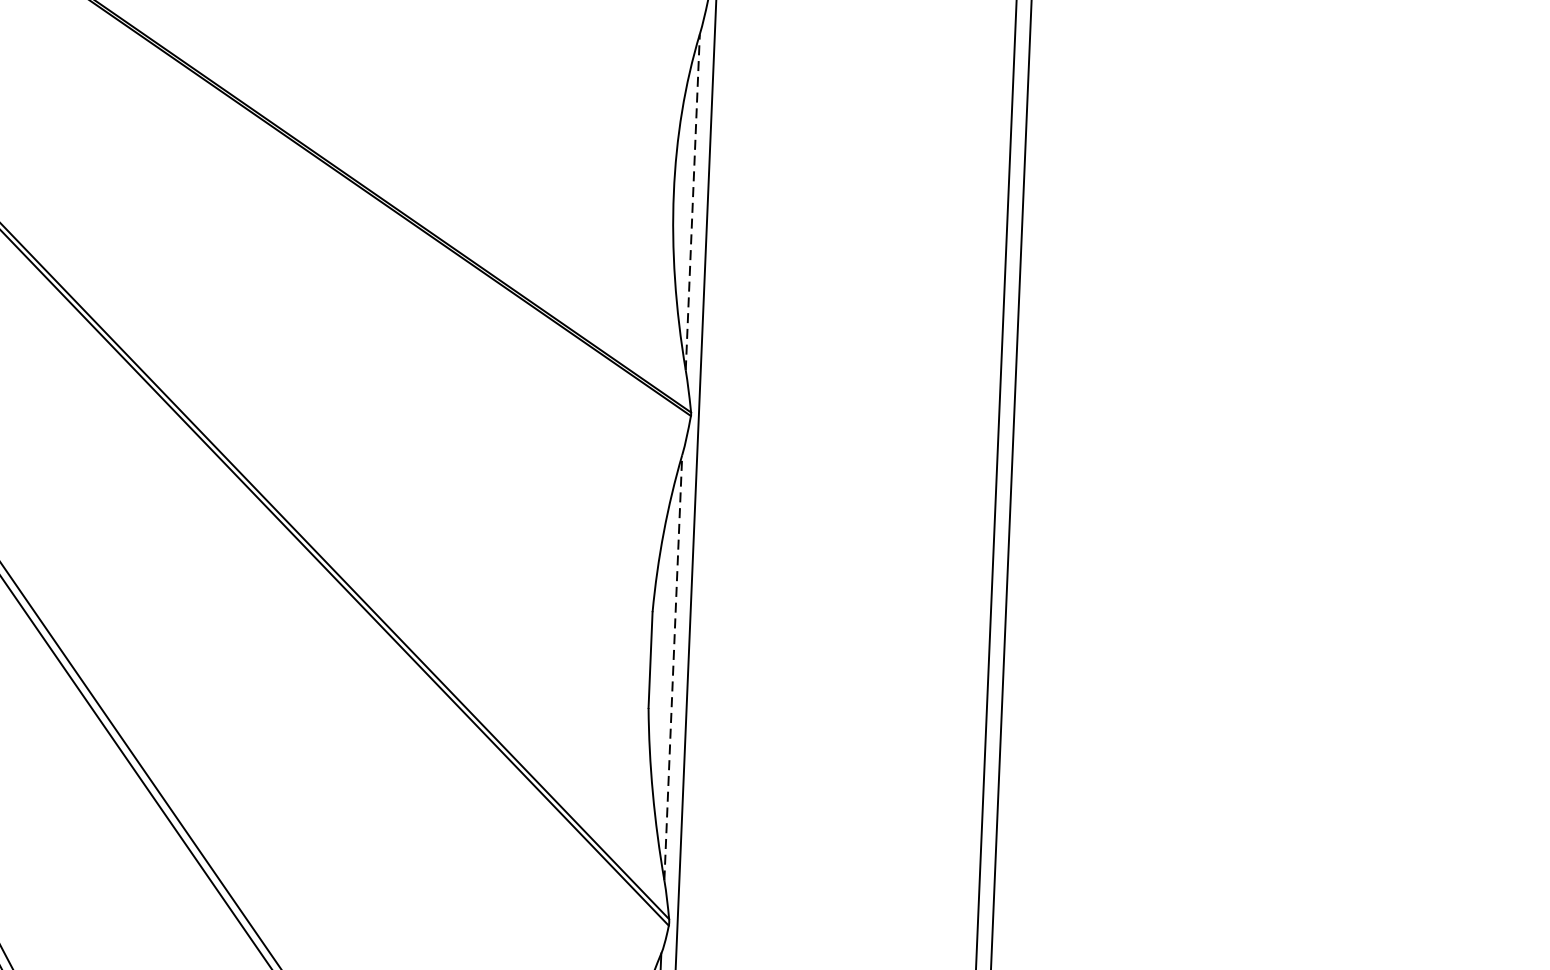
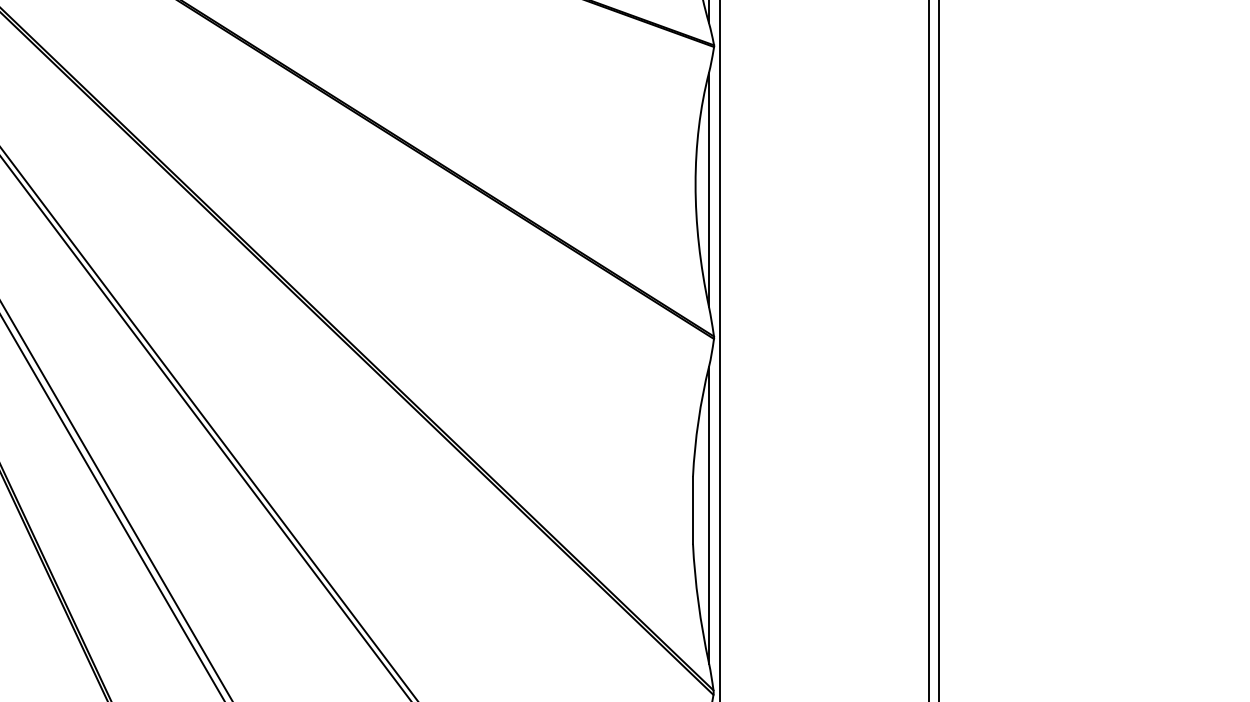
line: (693, 201) -> (709, 189), dashed -> solid
line: (673, 667) -> (709, 514), dashed -> solid

